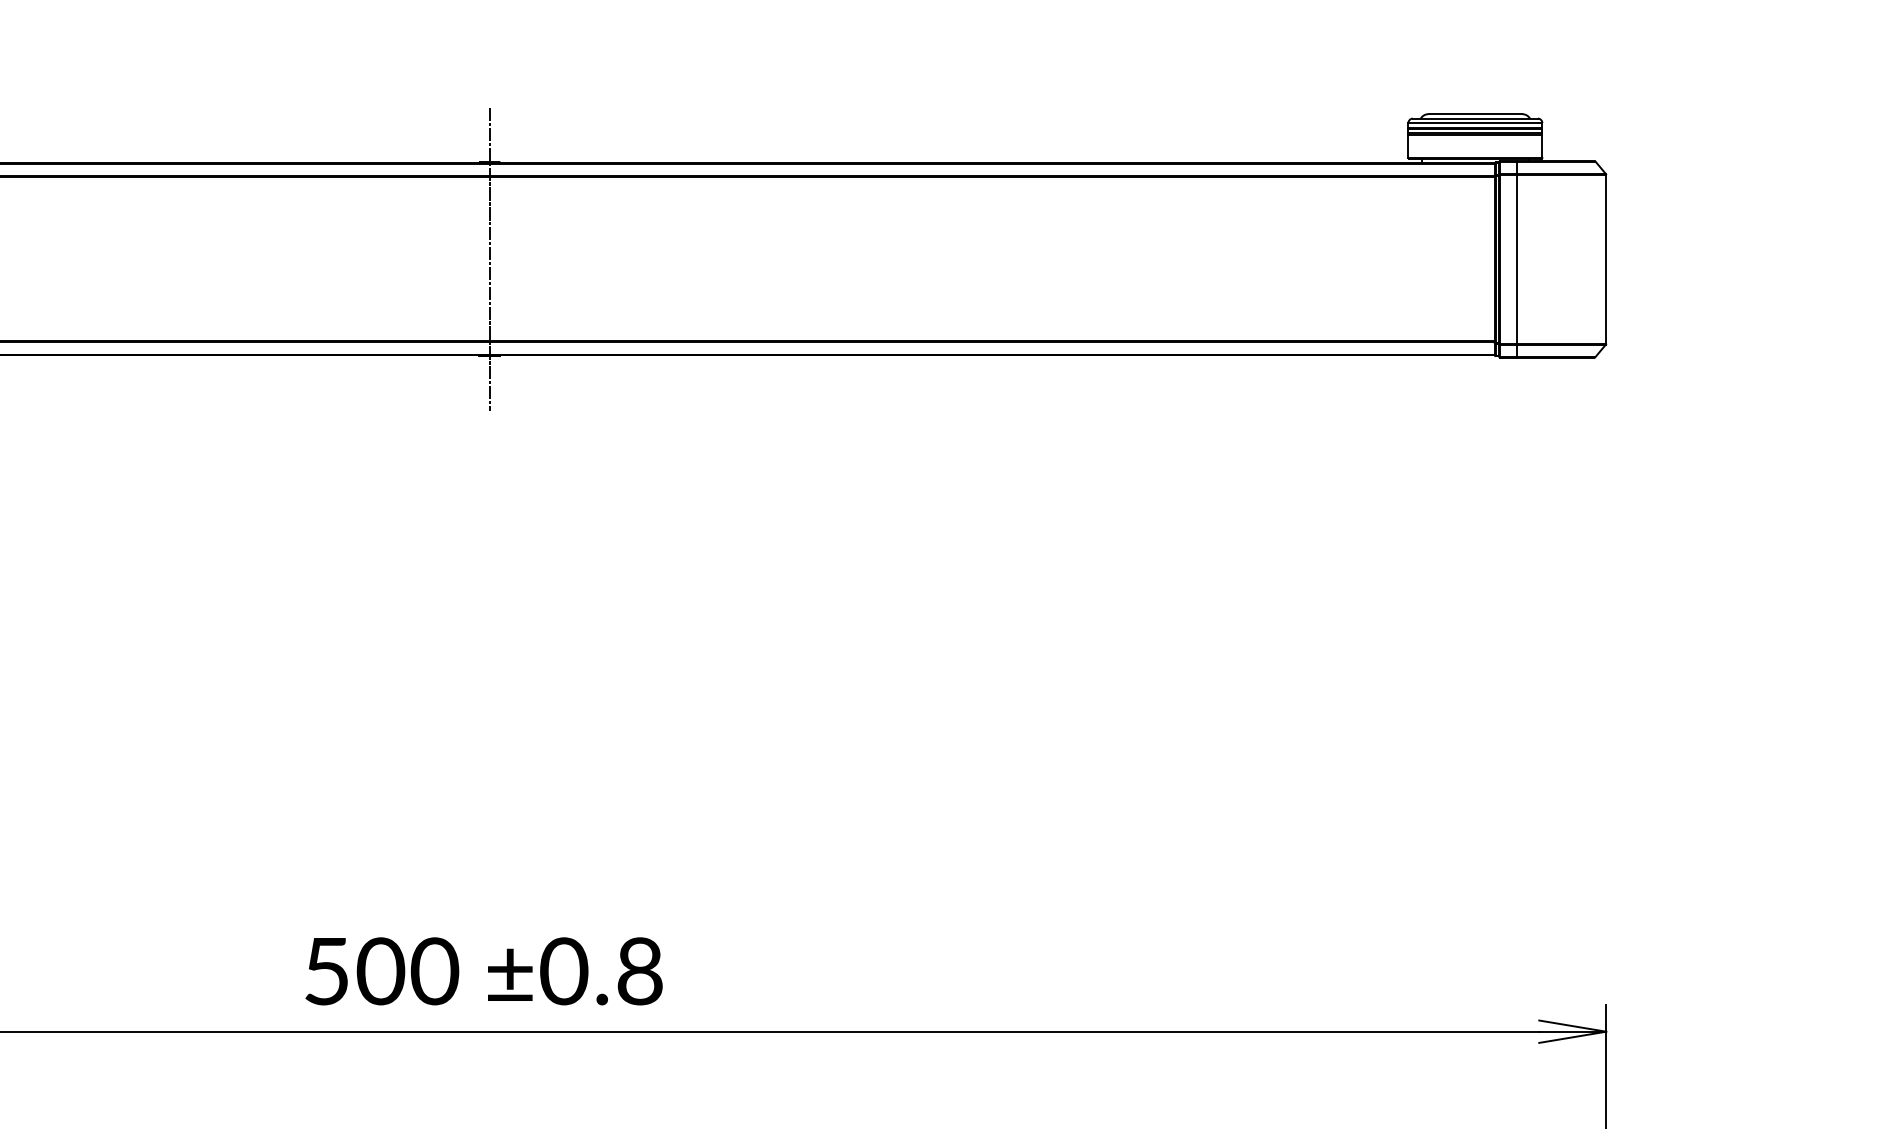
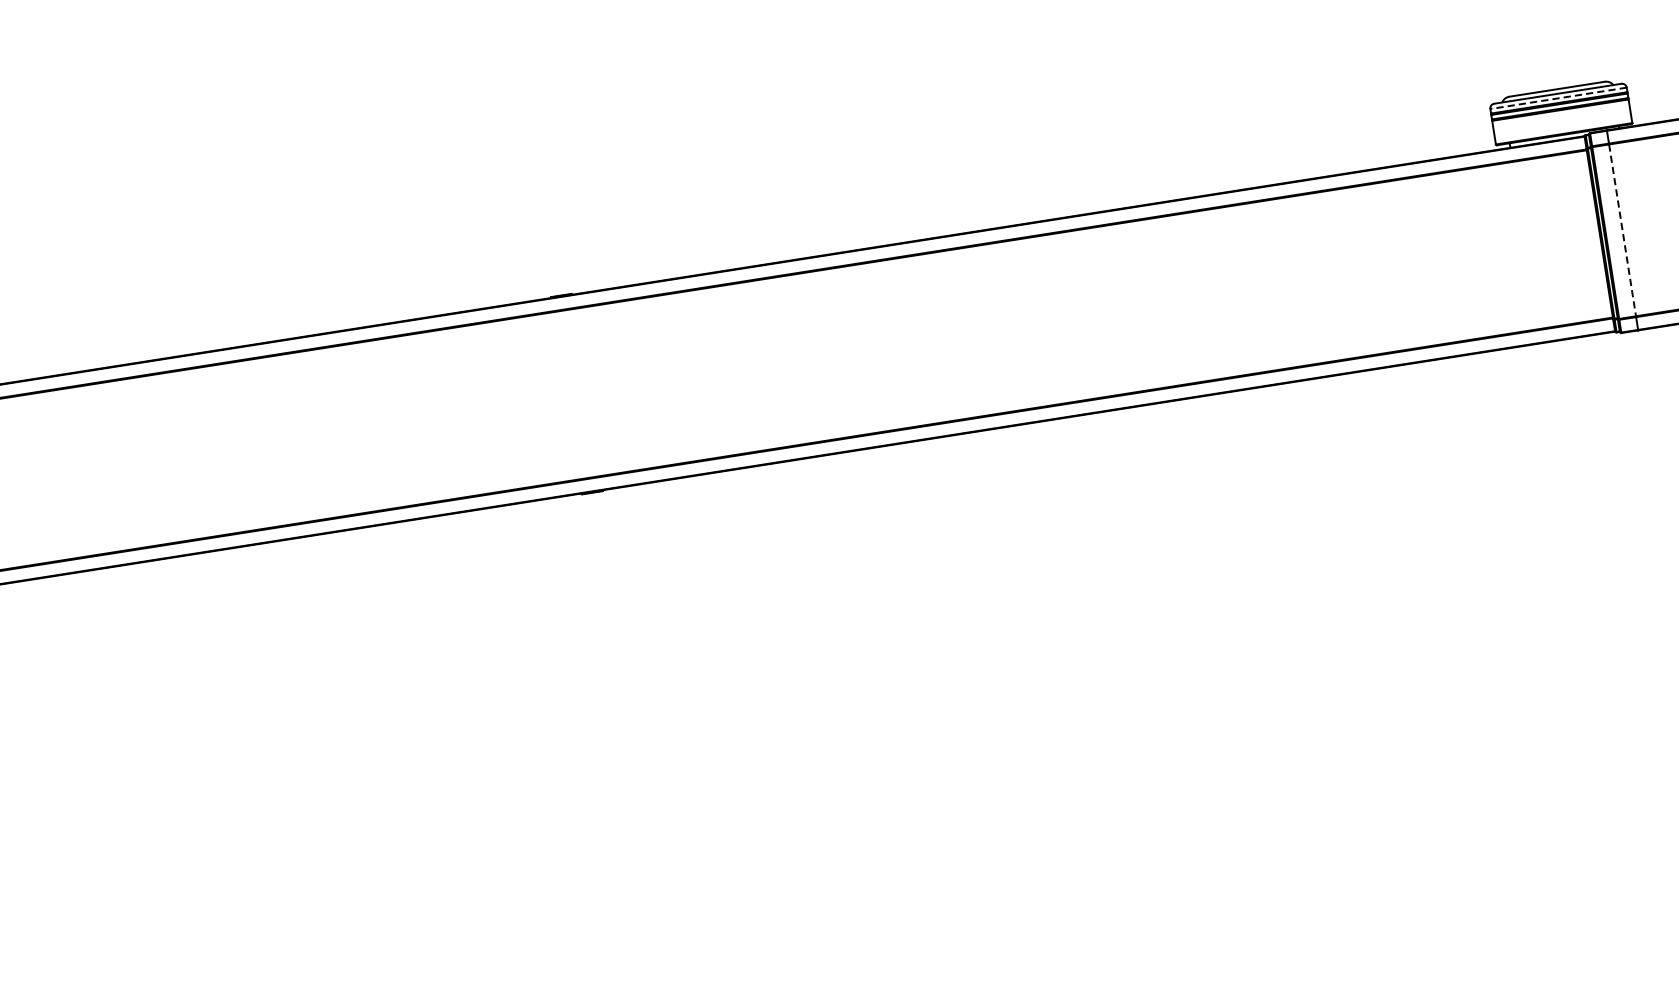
line: (1475, 123) -> (1558, 98), solid -> dashed
line: (489, 258) -> (576, 393), removed
line: (1516, 259) -> (1622, 230), solid -> dashed

